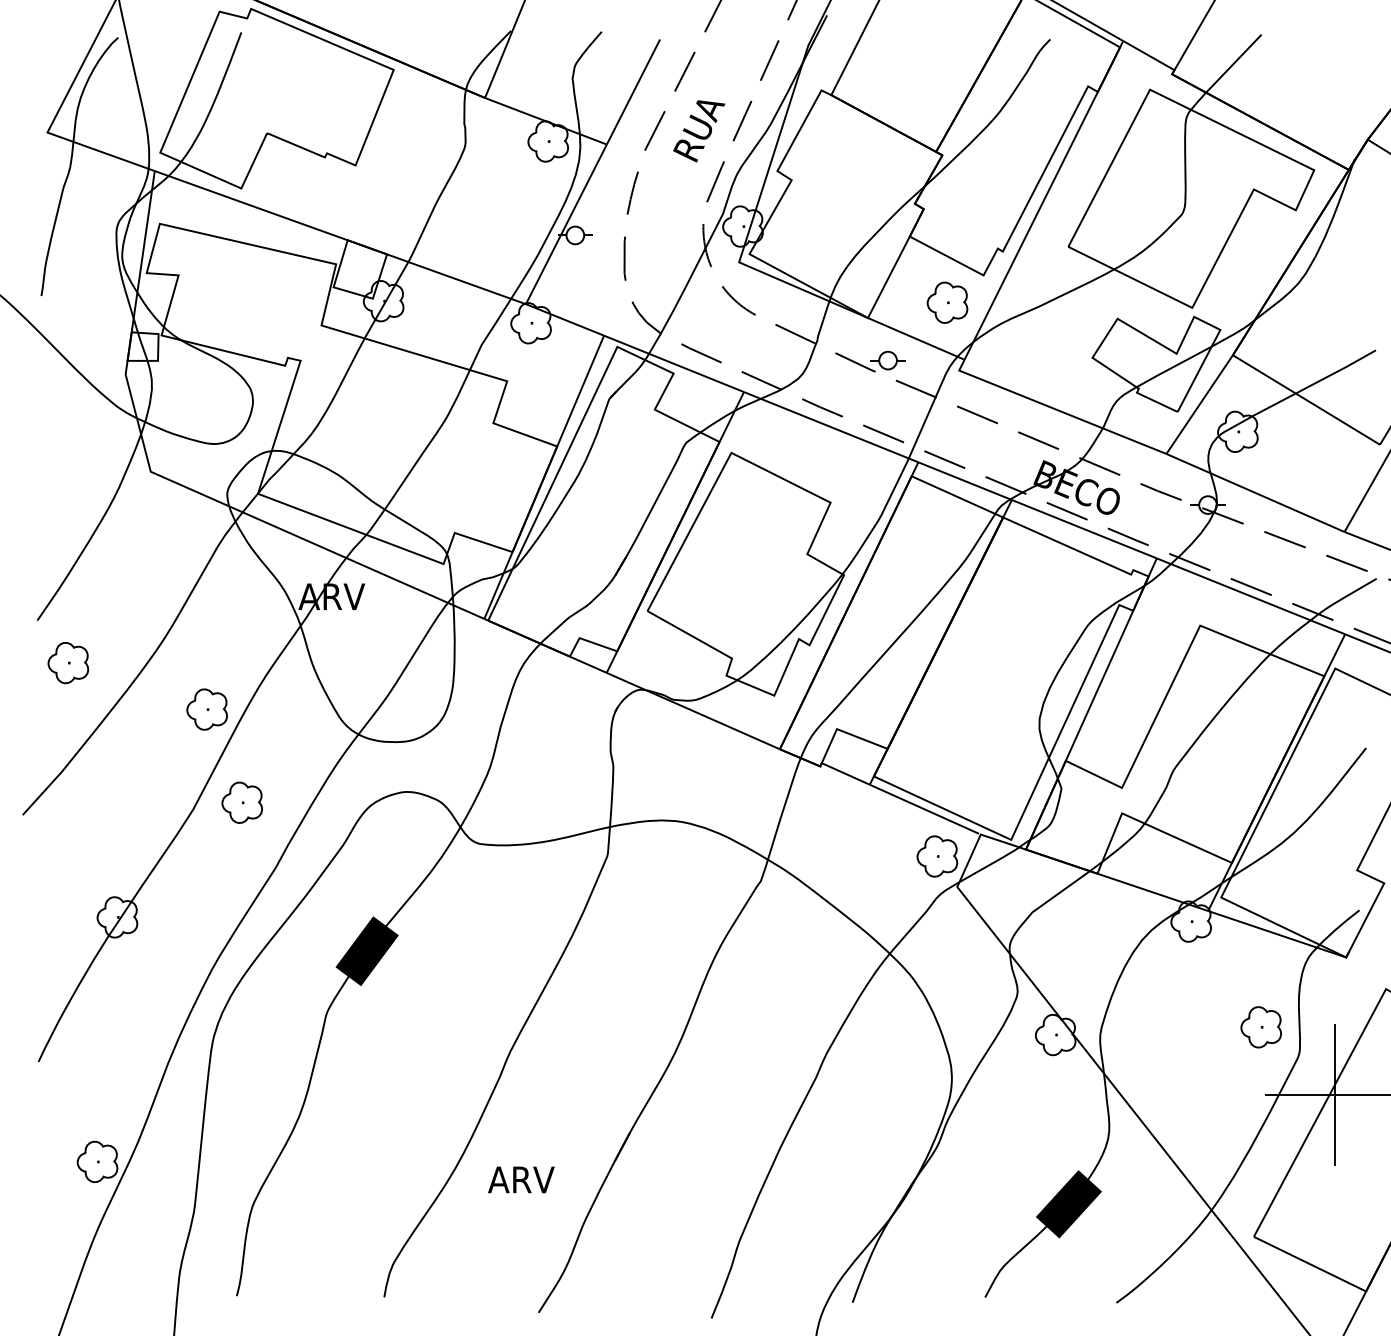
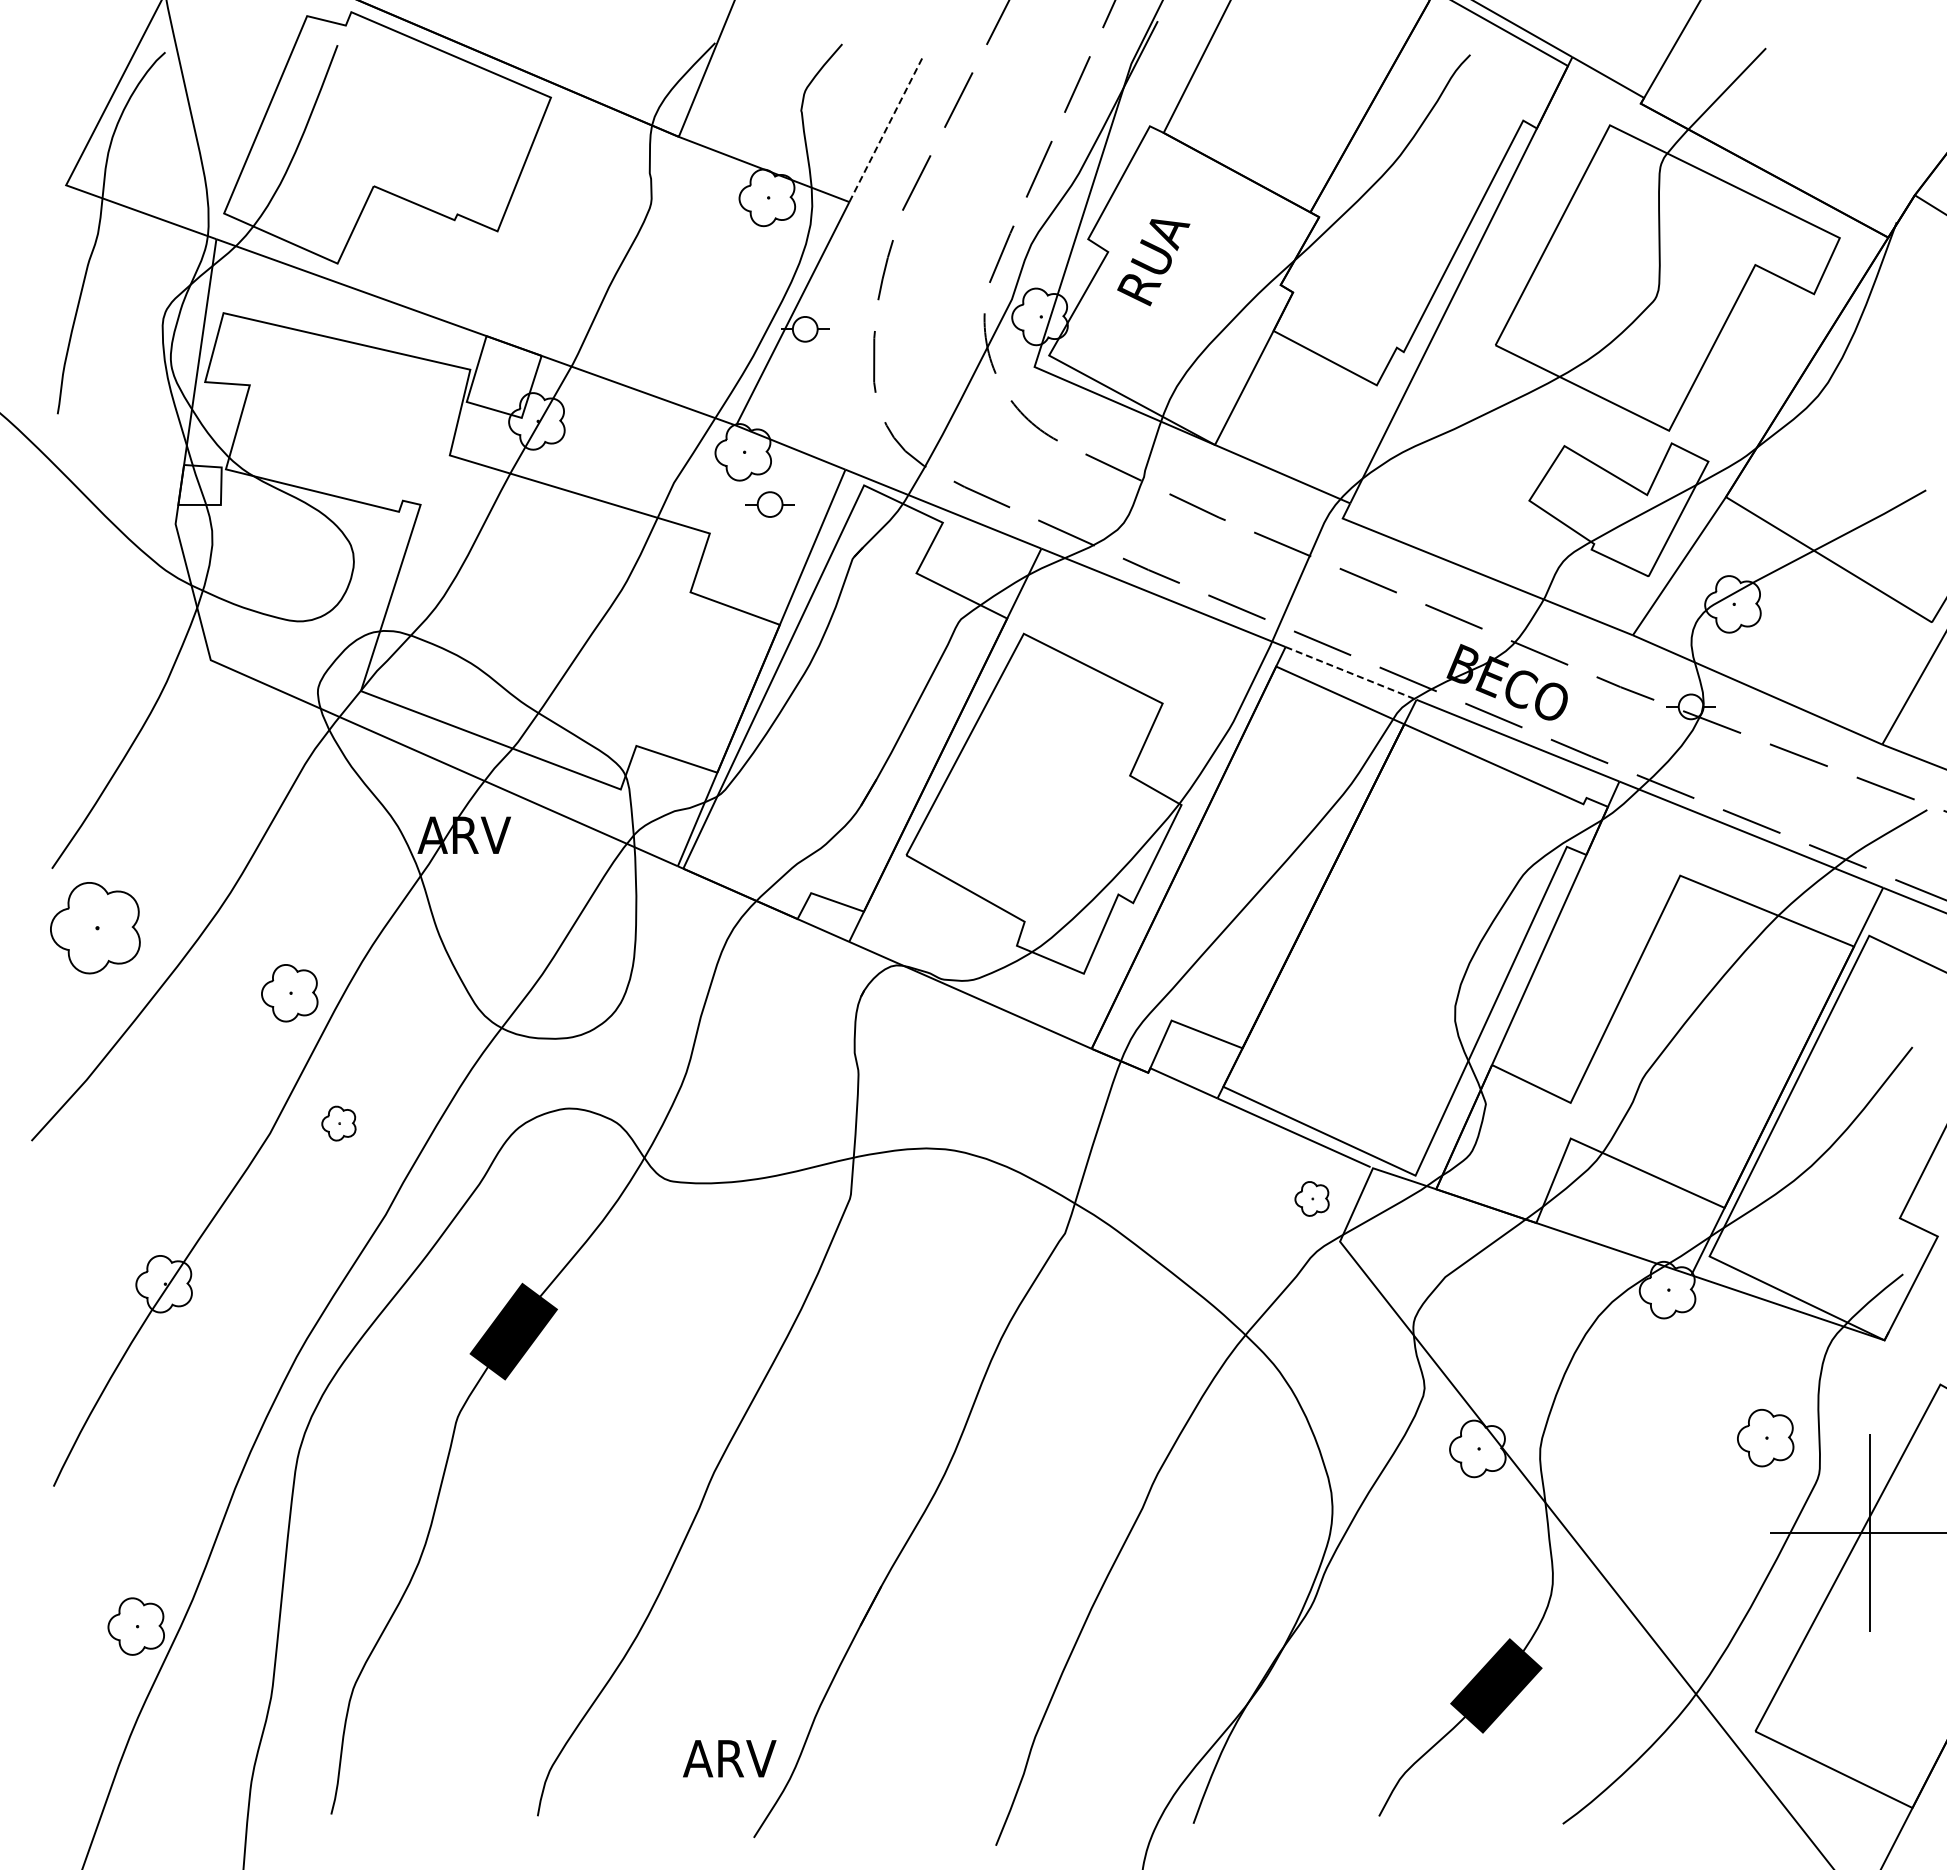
line: (633, 91) -> (886, 128), solid -> dashed
text: (699, 131) -> (1153, 262), moved
part: (947, 302) -> (1326, 423), removed
part: (887, 360) -> (769, 504), moved
line: (965, 481) -> (1351, 673), solid -> dashed
part: (68, 662) -> (95, 927), size x1.6
part: (241, 802) -> (338, 1123), size x0.6
part: (936, 856) -> (1311, 1198), size x0.6
text: (521, 1179) -> (729, 1758), moved

